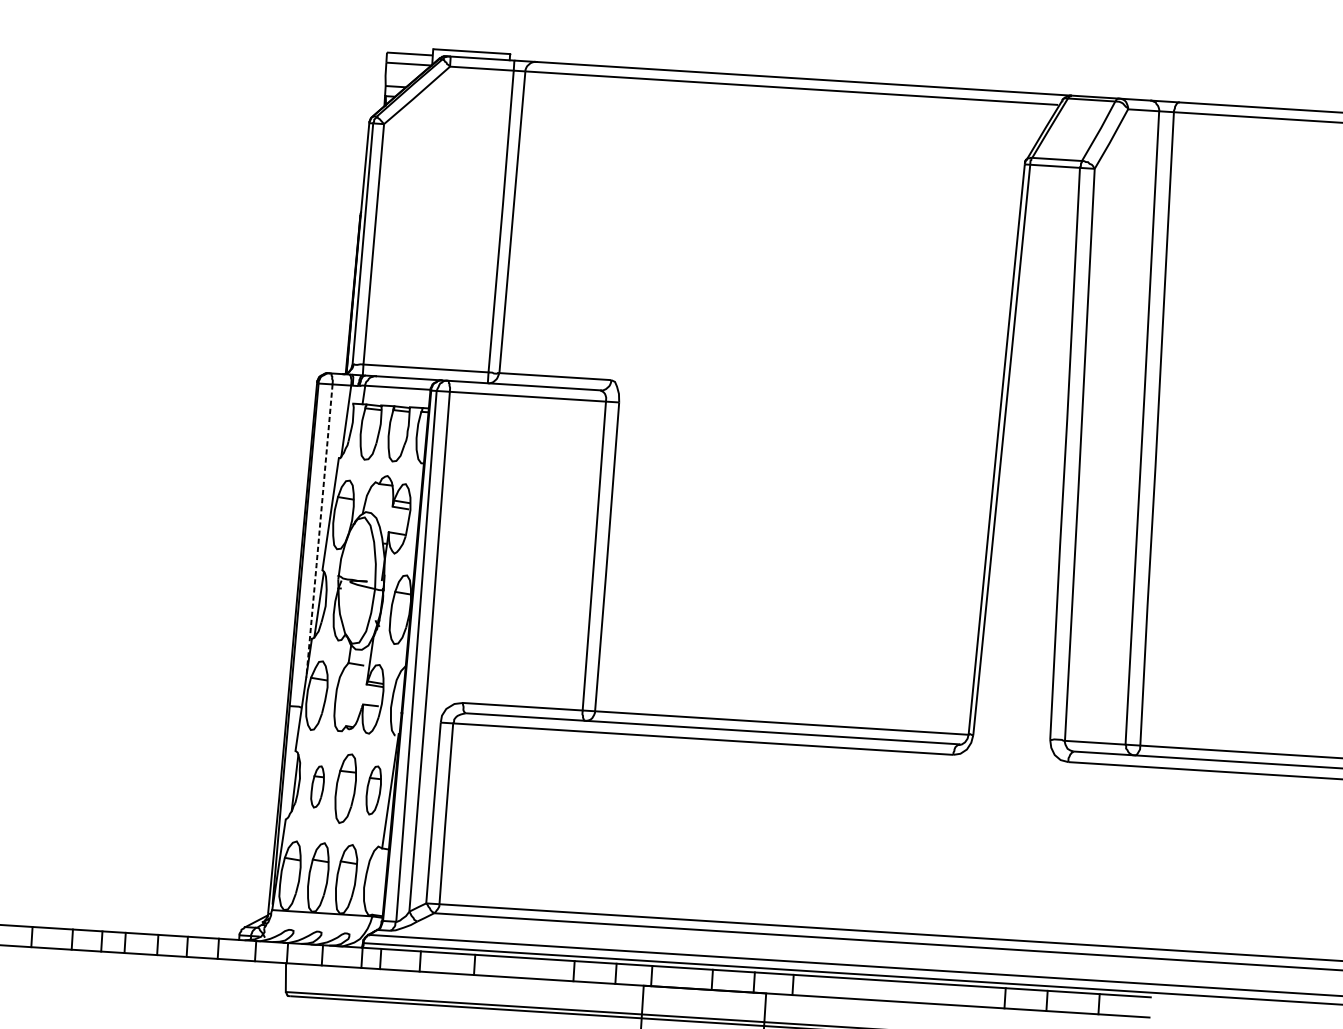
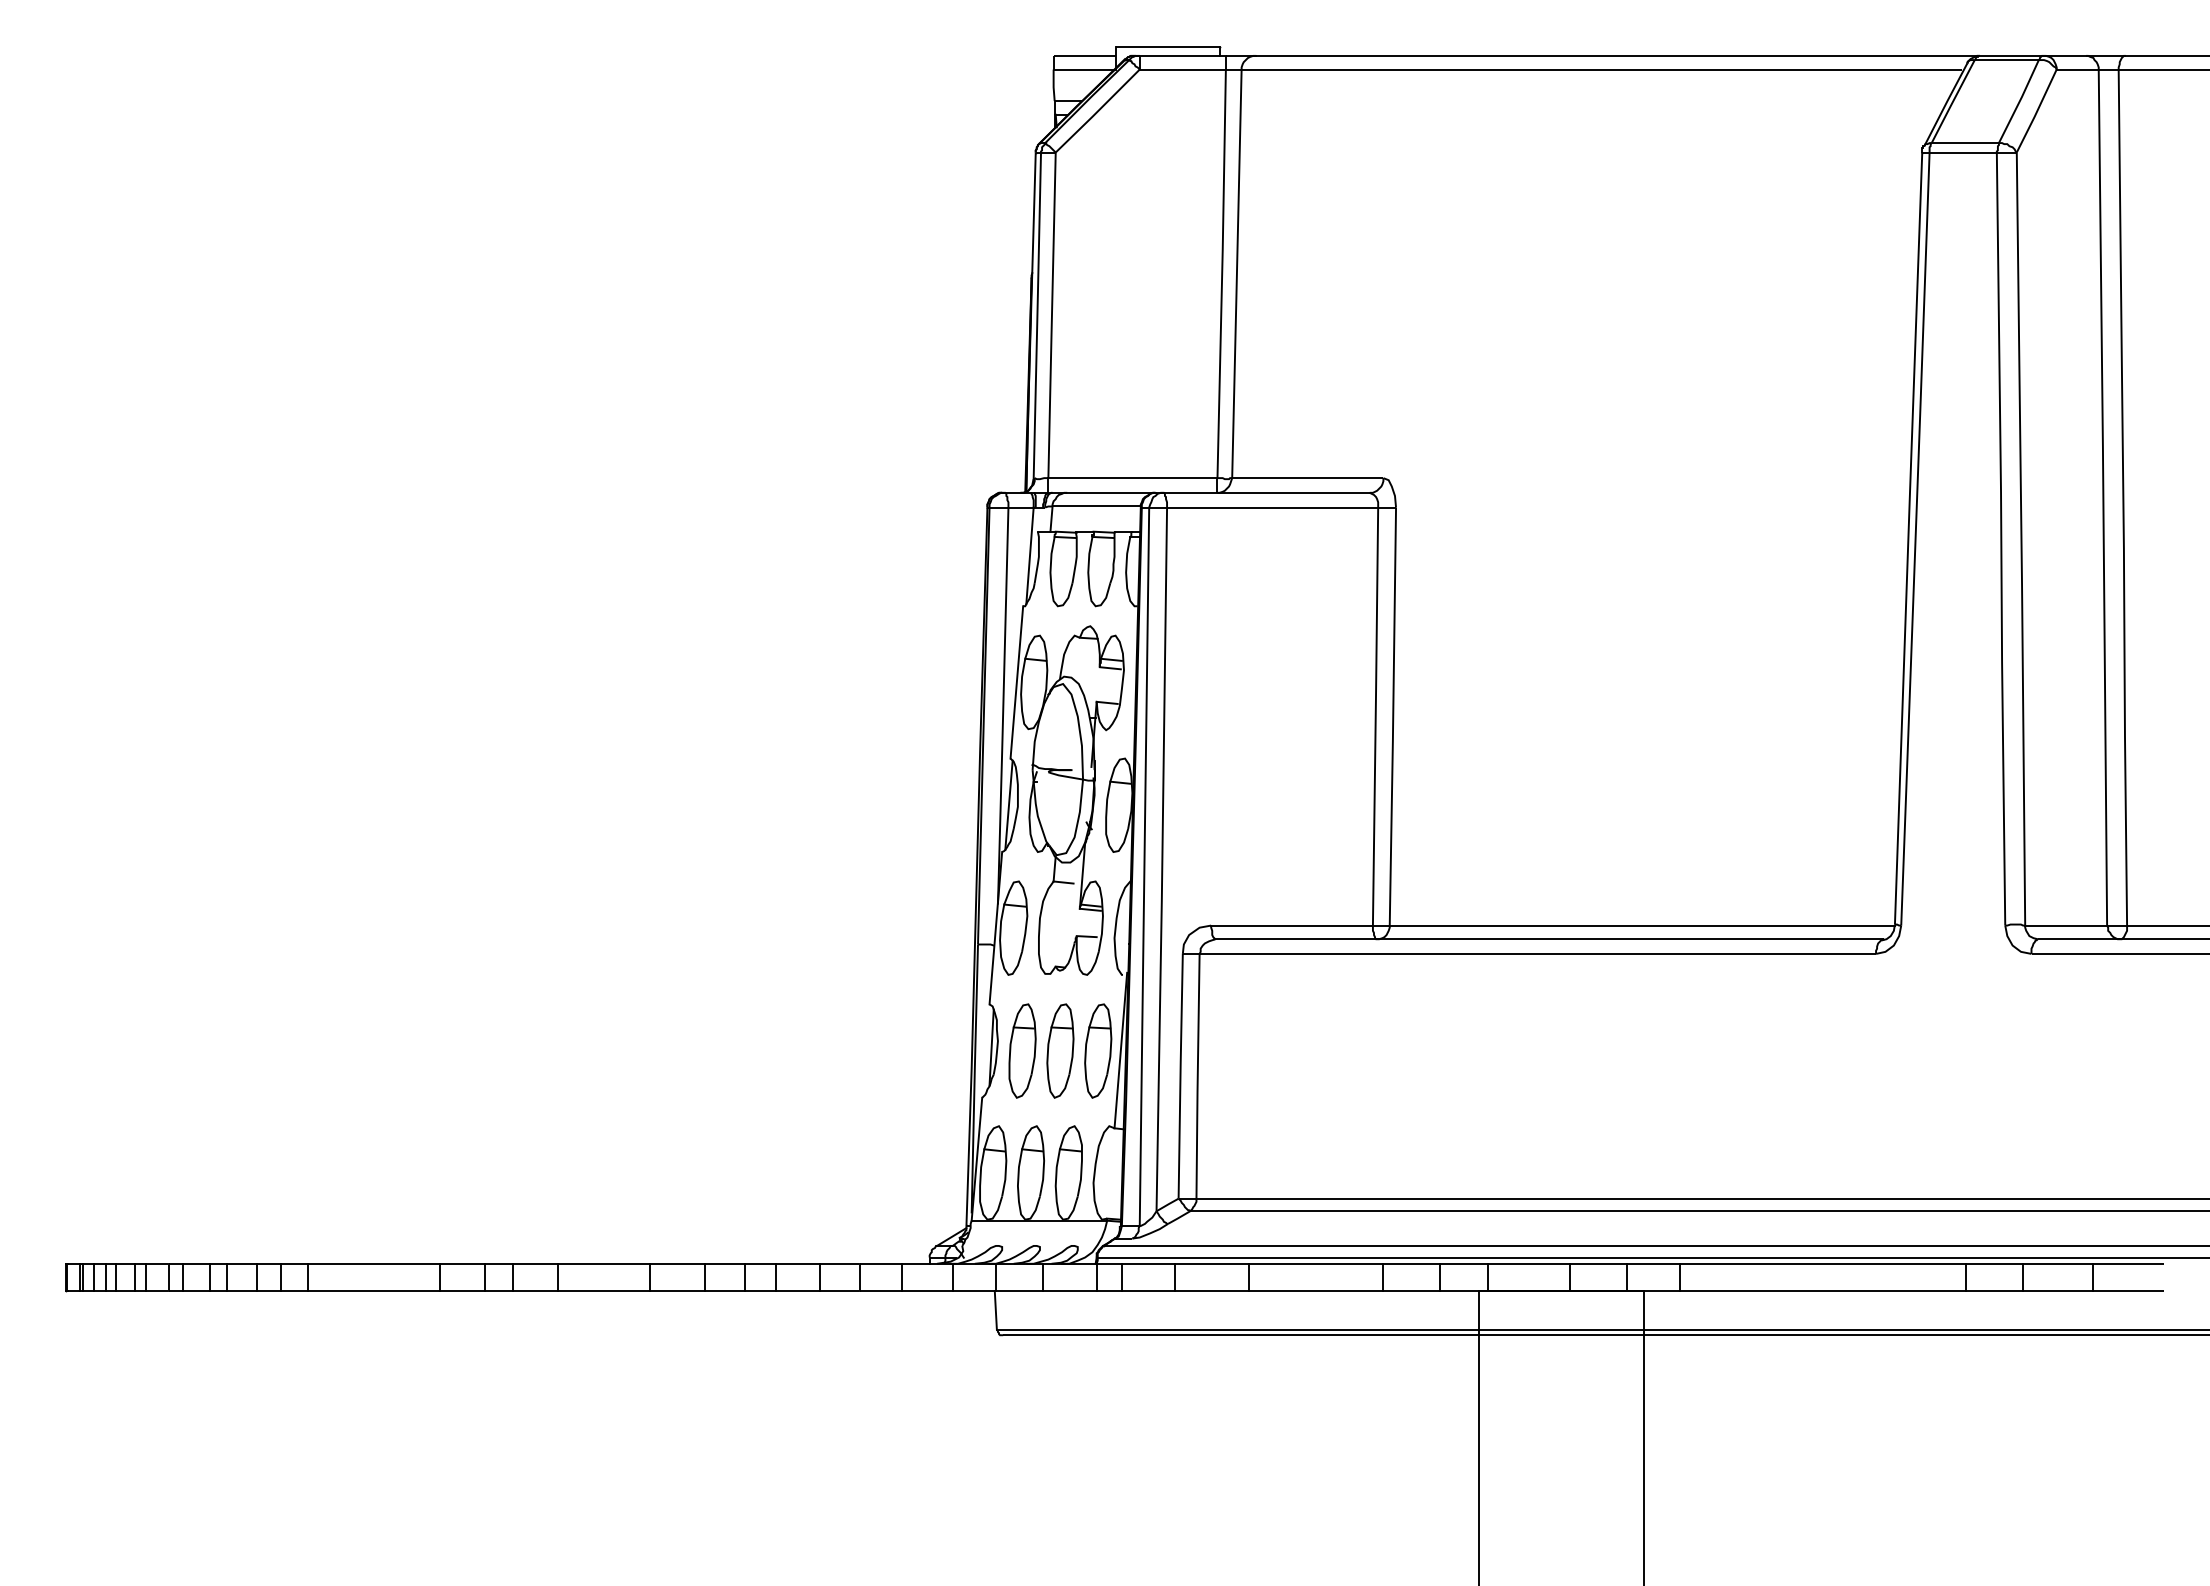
line: (319, 532) -> (1003, 707), dashed -> solid
part: (317, 786) -> (1022, 1050), size x1.67
part: (373, 790) -> (1098, 1050), size x1.43

